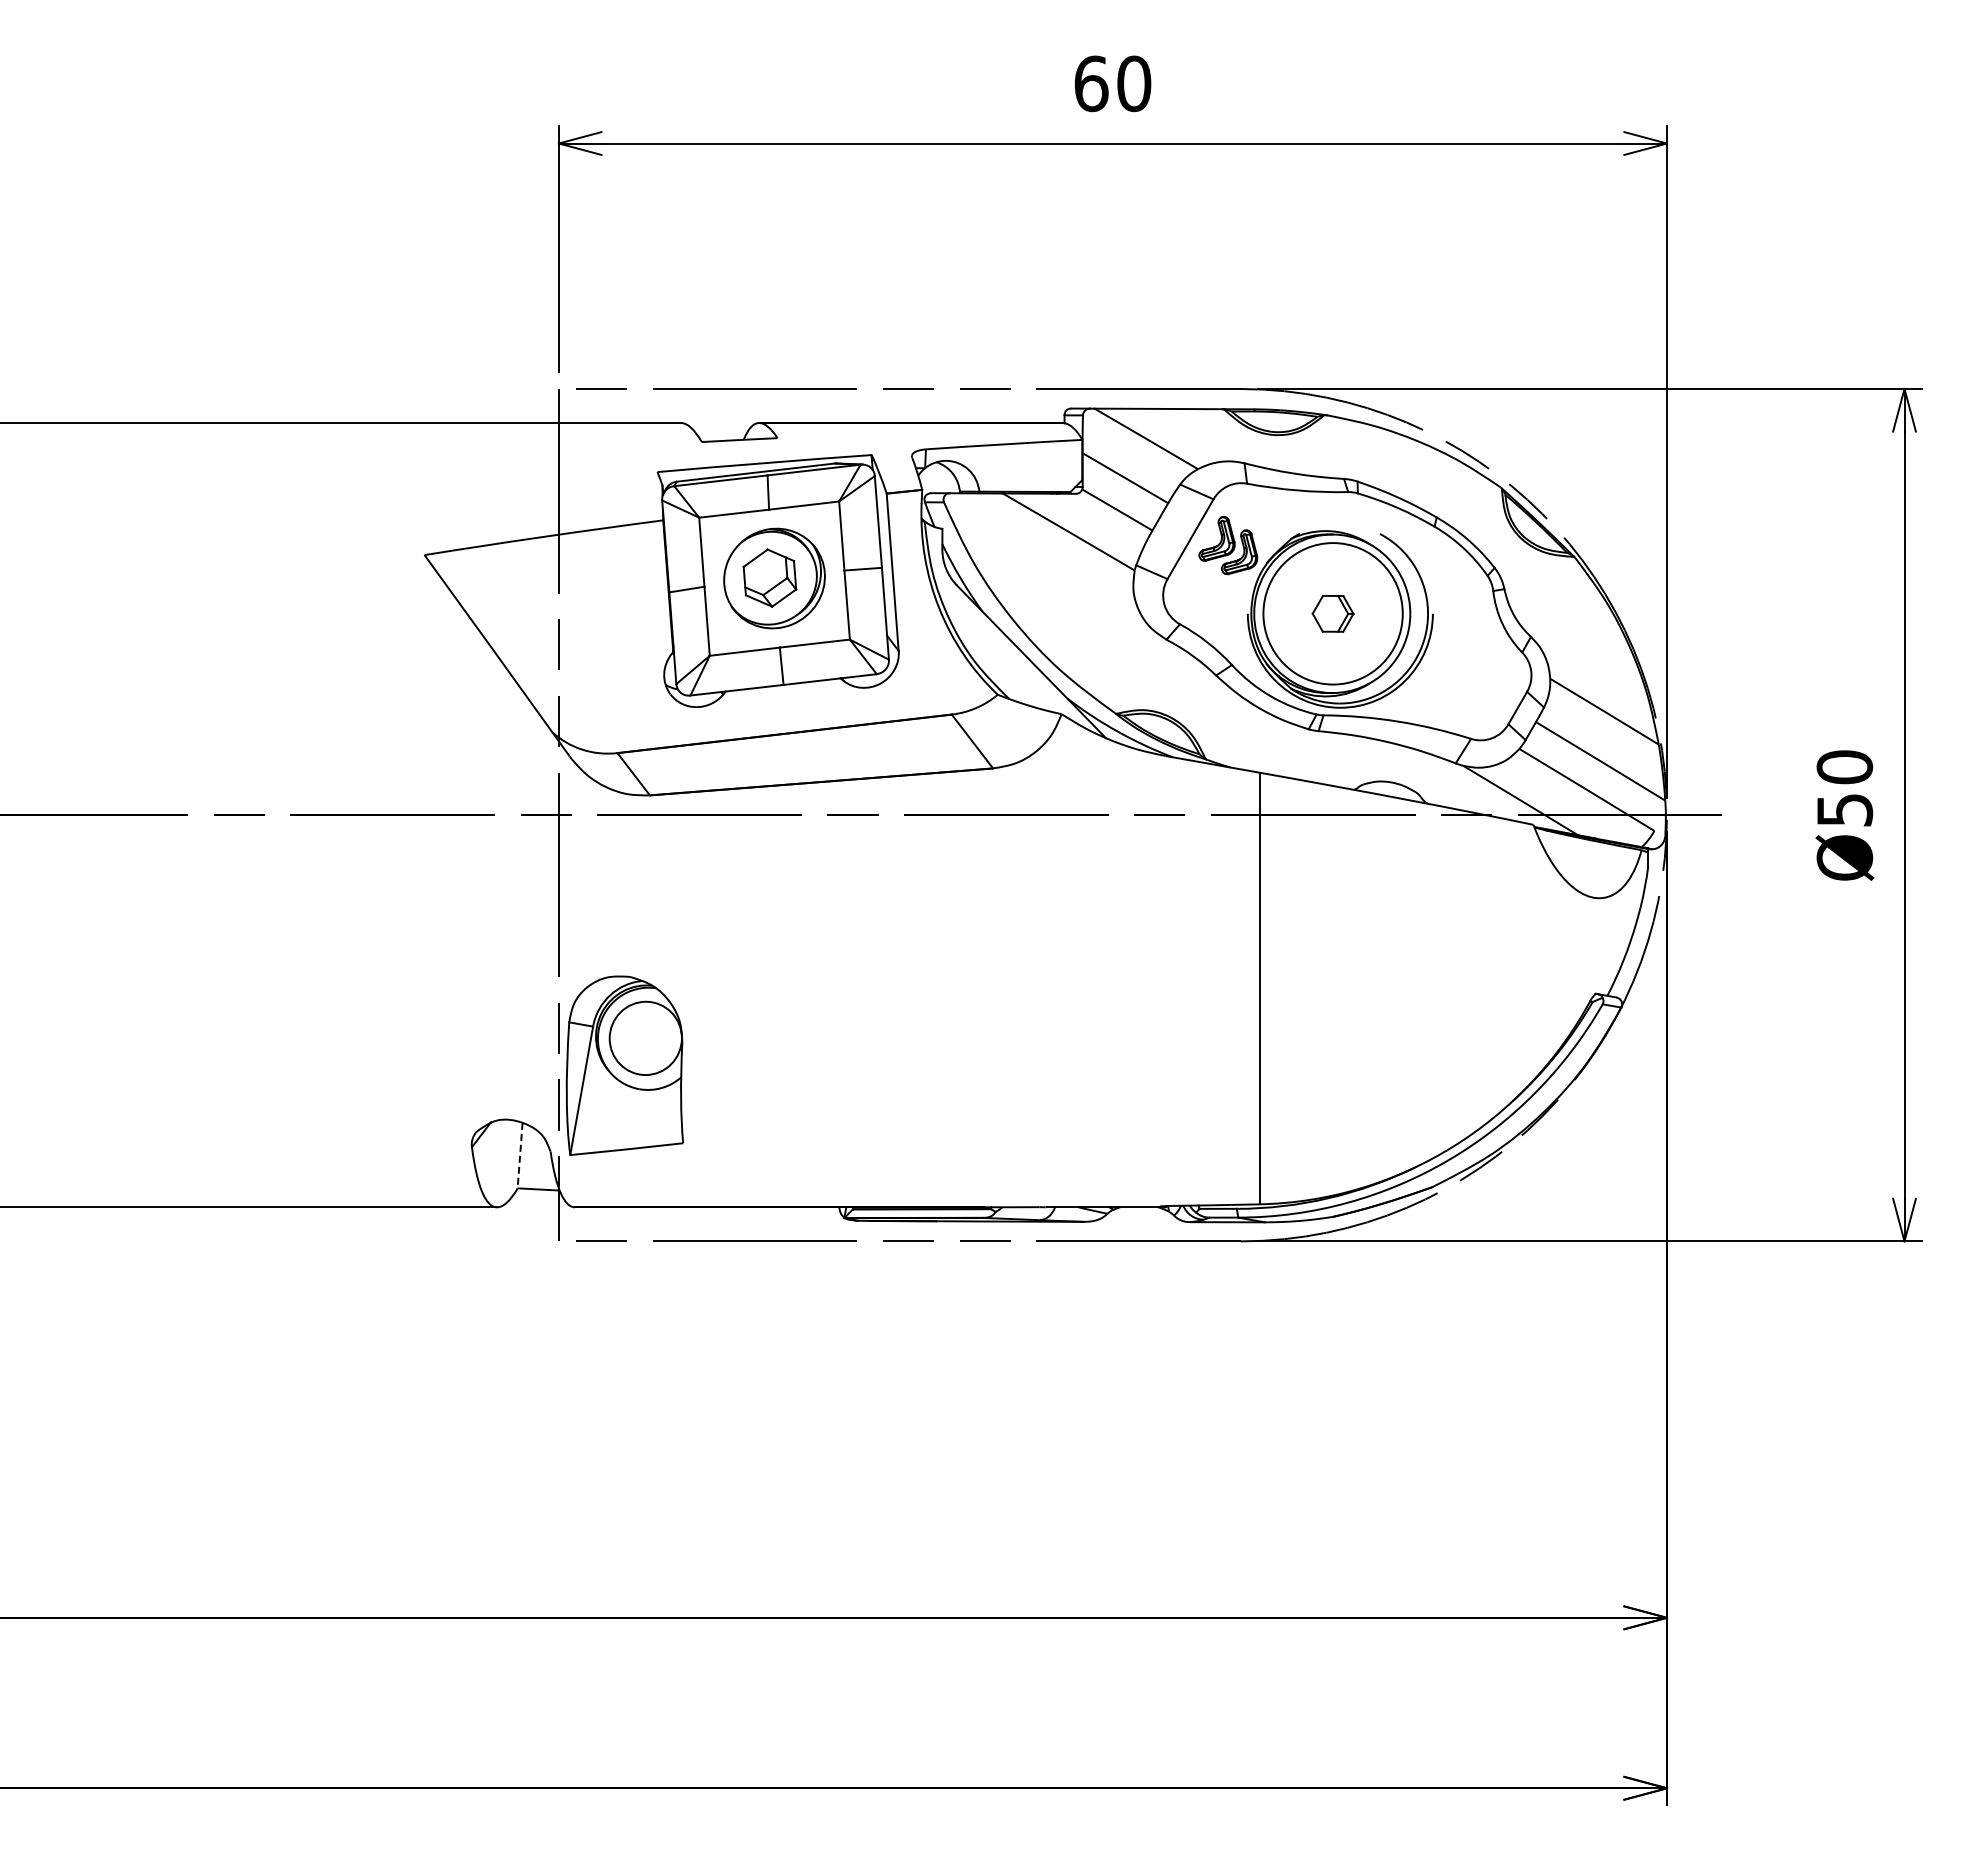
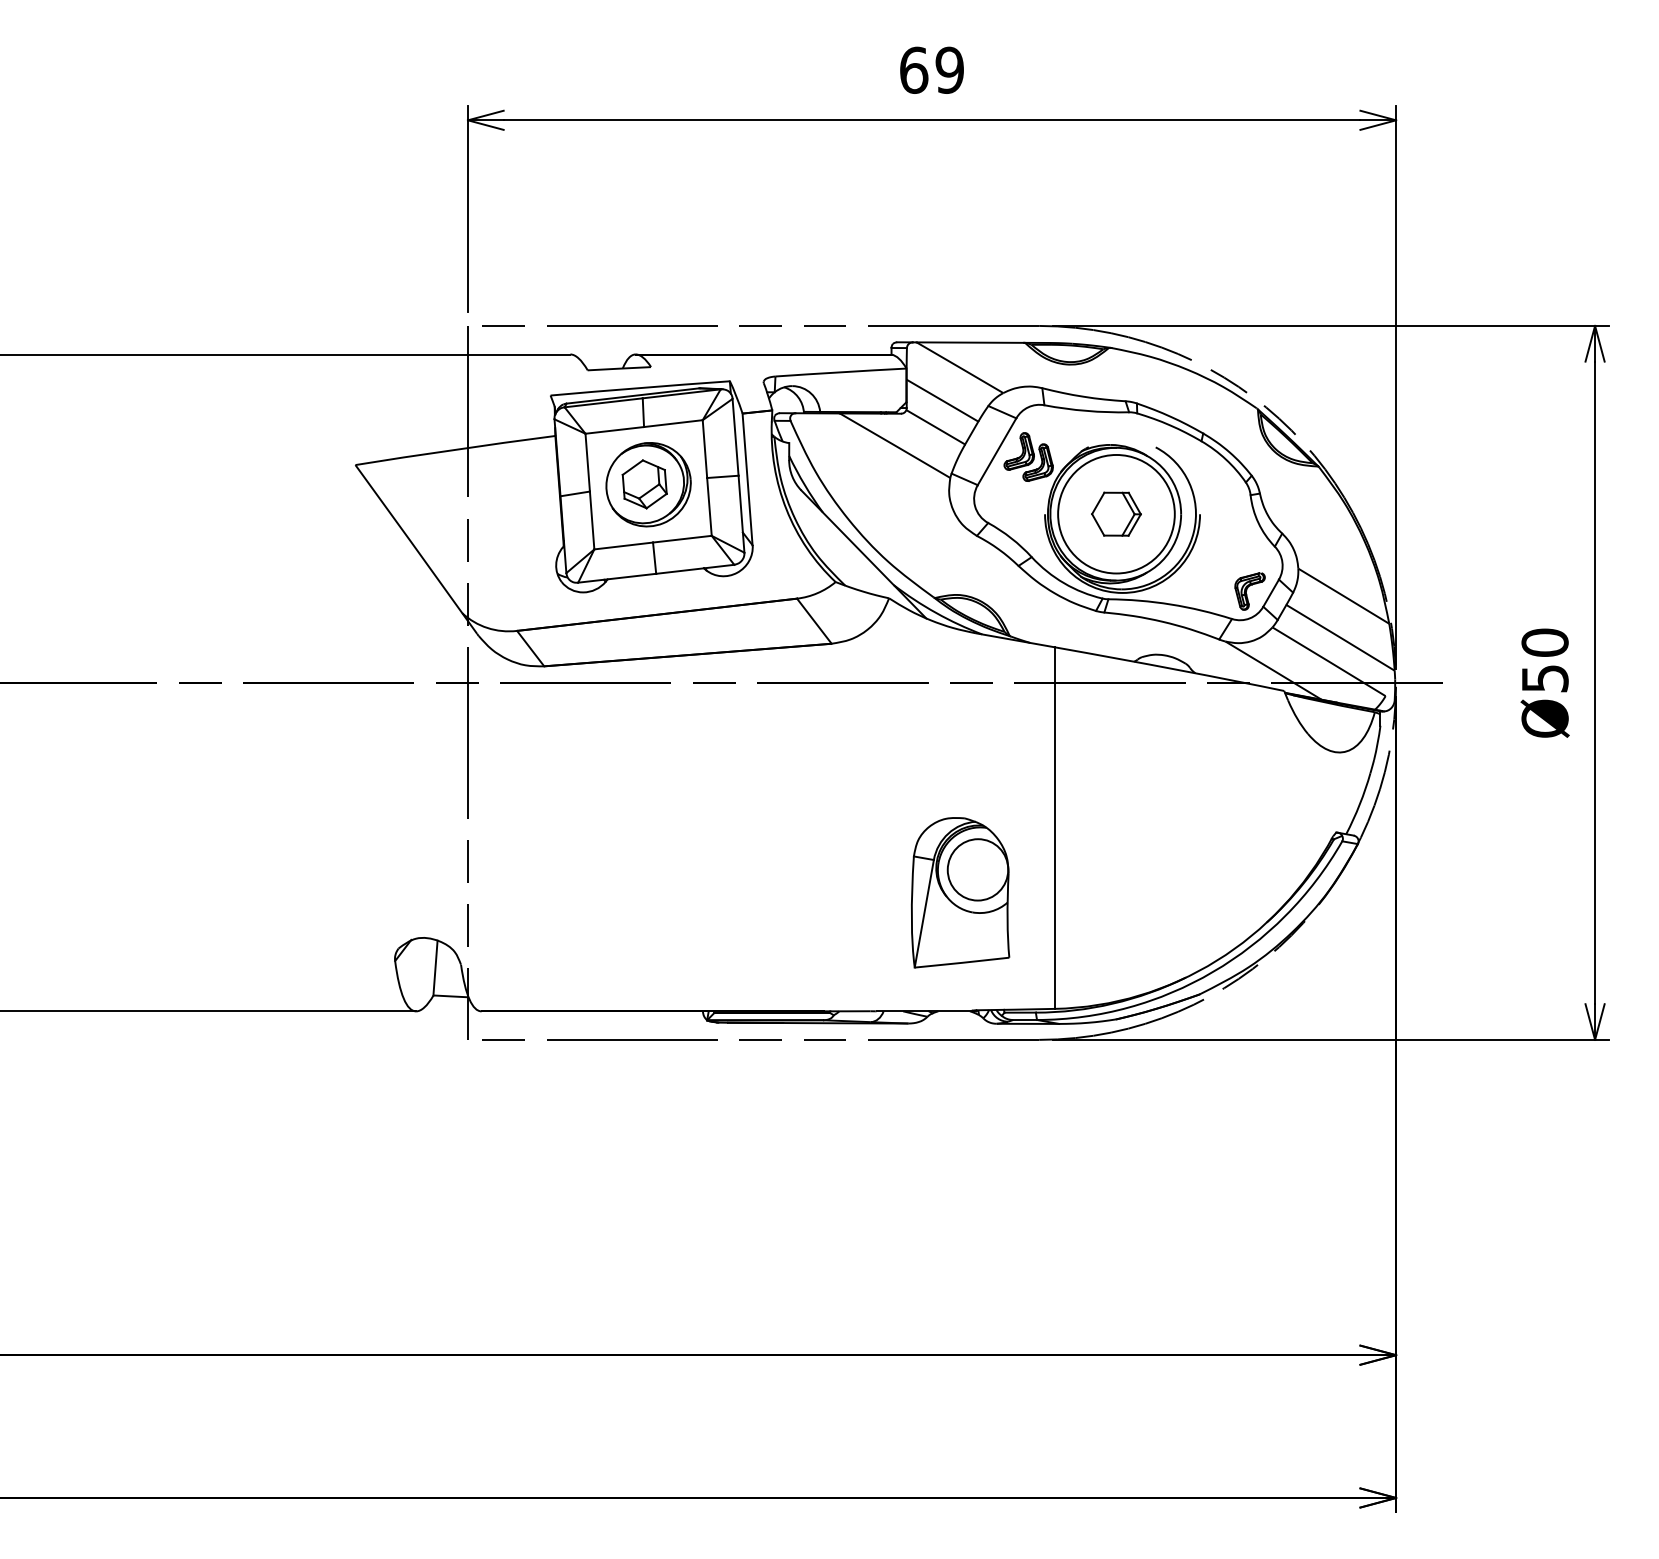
text: (1134, 83) -> (950, 70), 60 -> 69
part: (1332, 613) -> (1115, 513), size x1.43
part: (1492, 705) -> (1249, 591), added
part: (624, 1065) -> (960, 892), moved
line: (520, 1155) -> (435, 967), dashed -> solid

